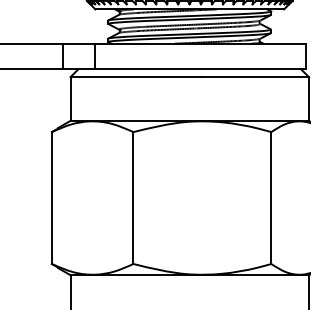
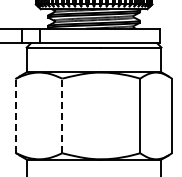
line: (52, 197) -> (16, 115), solid -> dashed
line: (133, 197) -> (62, 115), solid -> dashed

